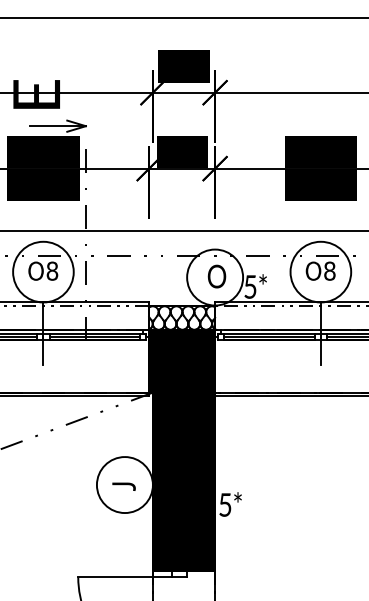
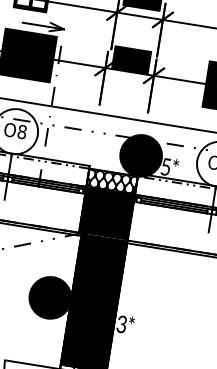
fill: (215, 277) -> (141, 155), added
fill: (124, 485) -> (49, 298), added
text: (225, 504) -> (122, 324), 5 -> 3

